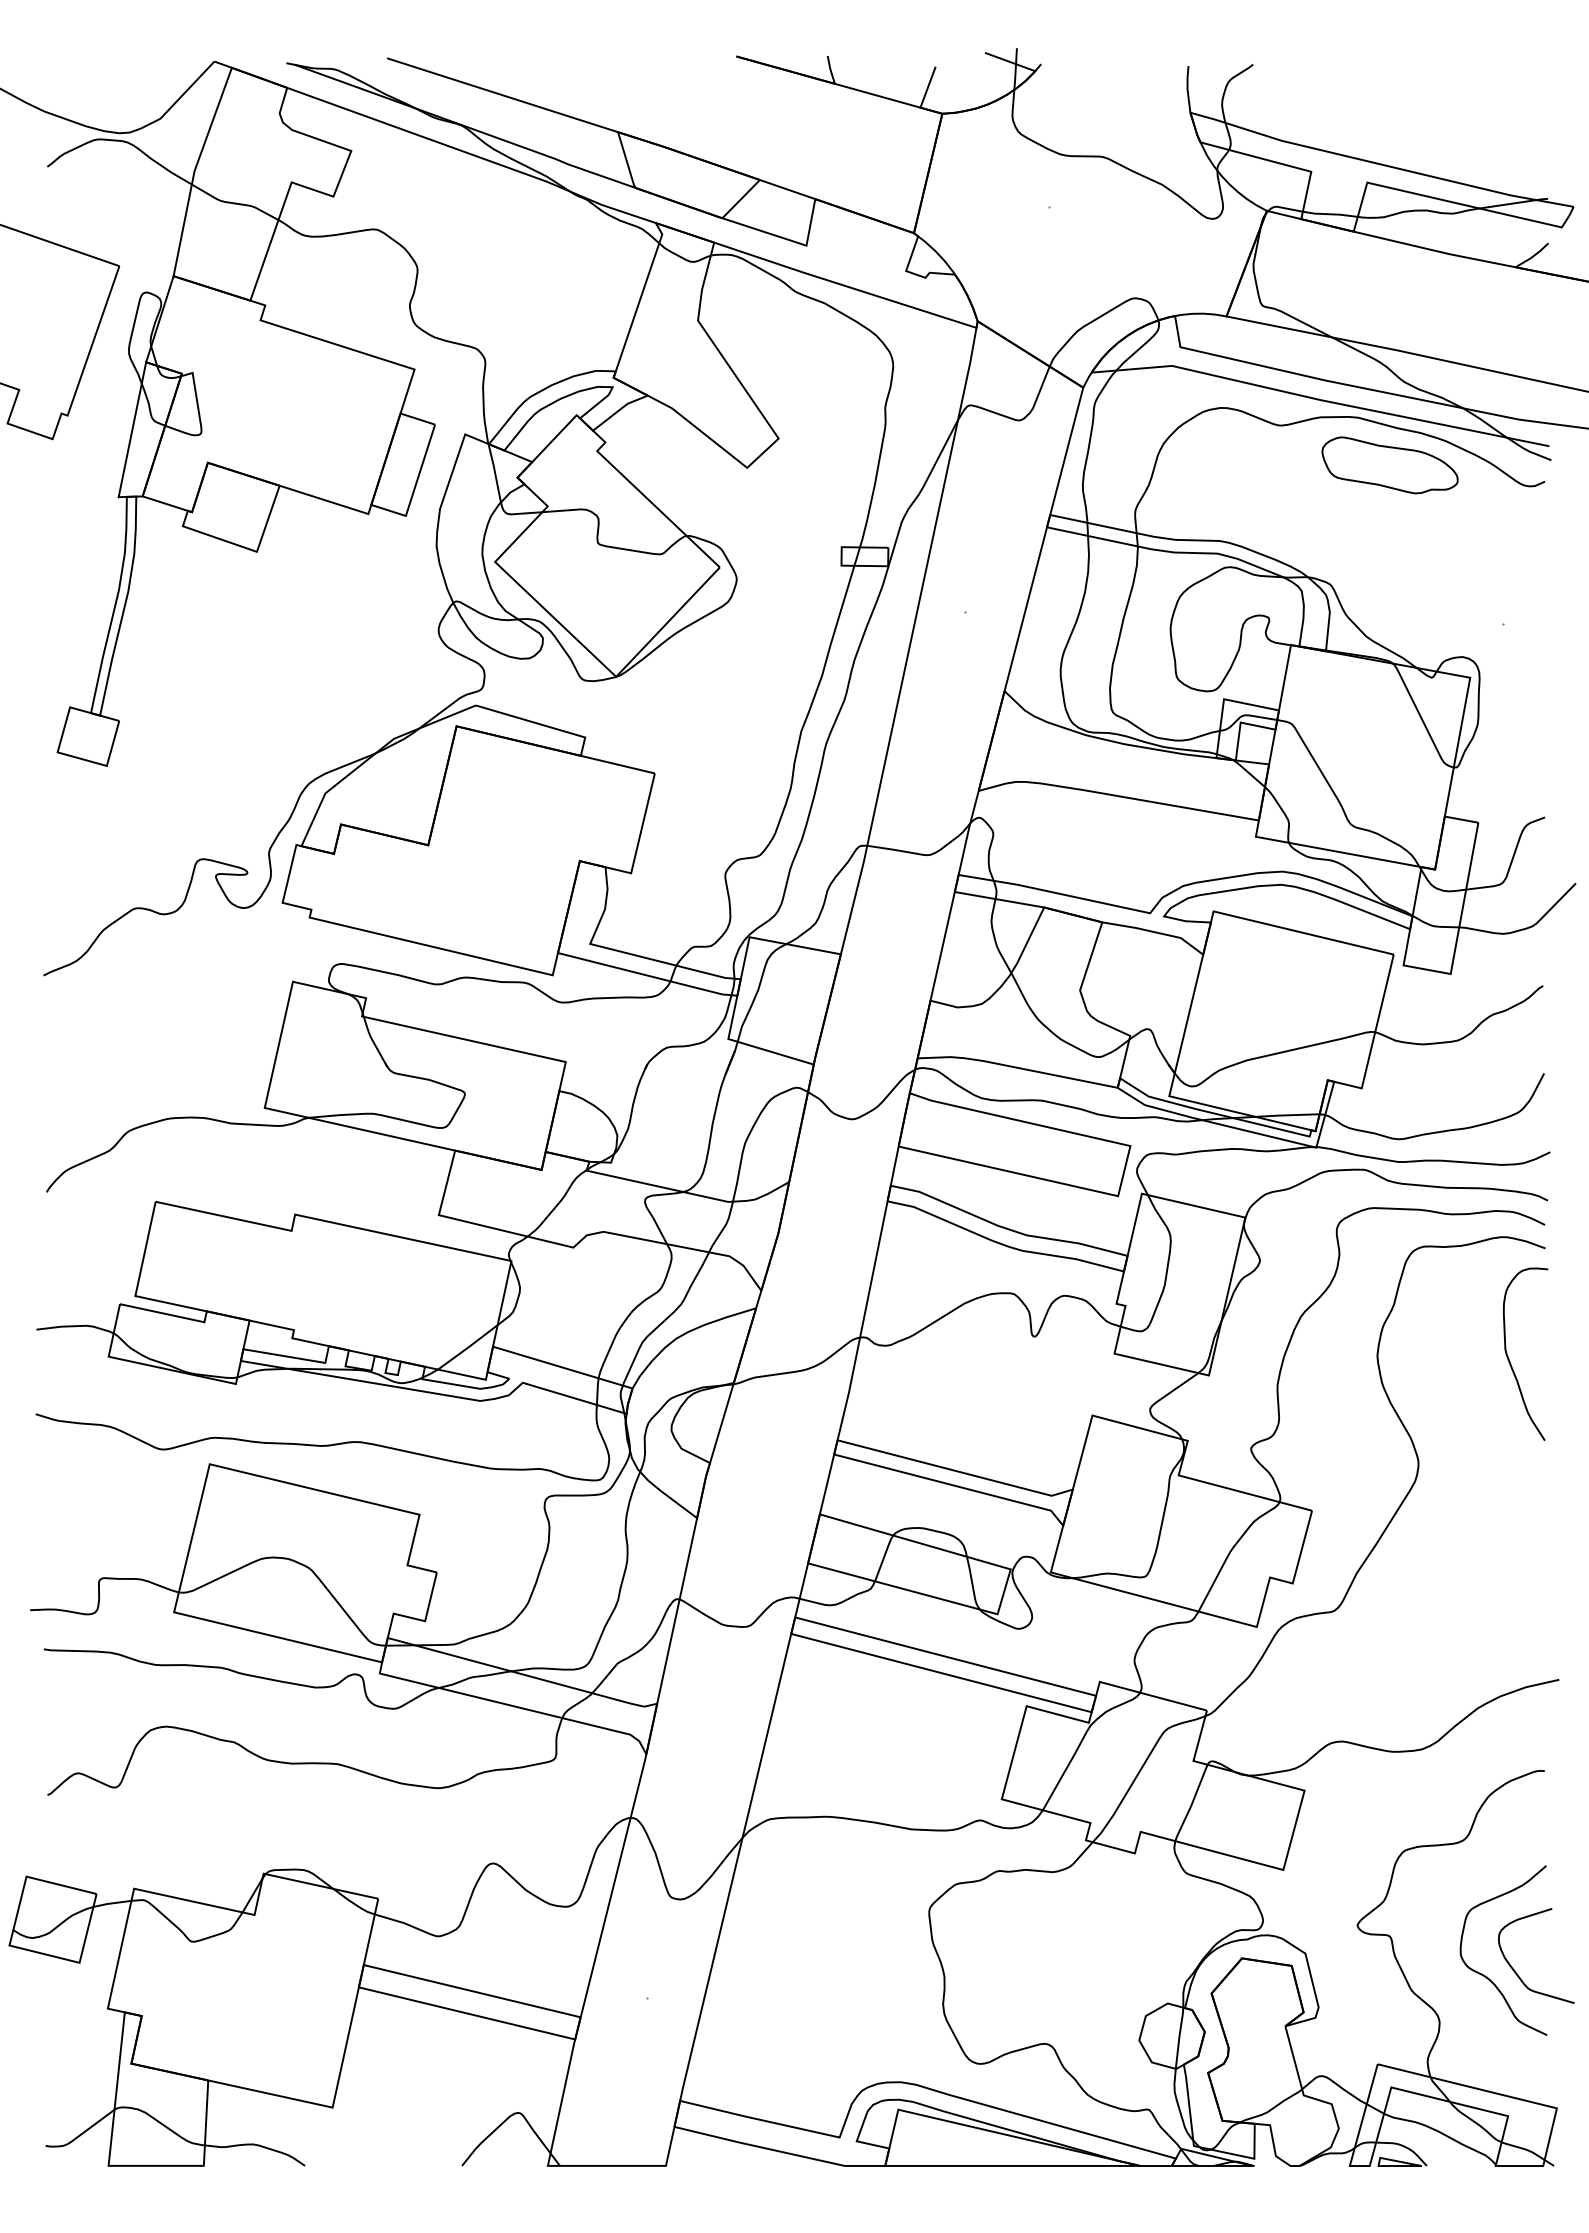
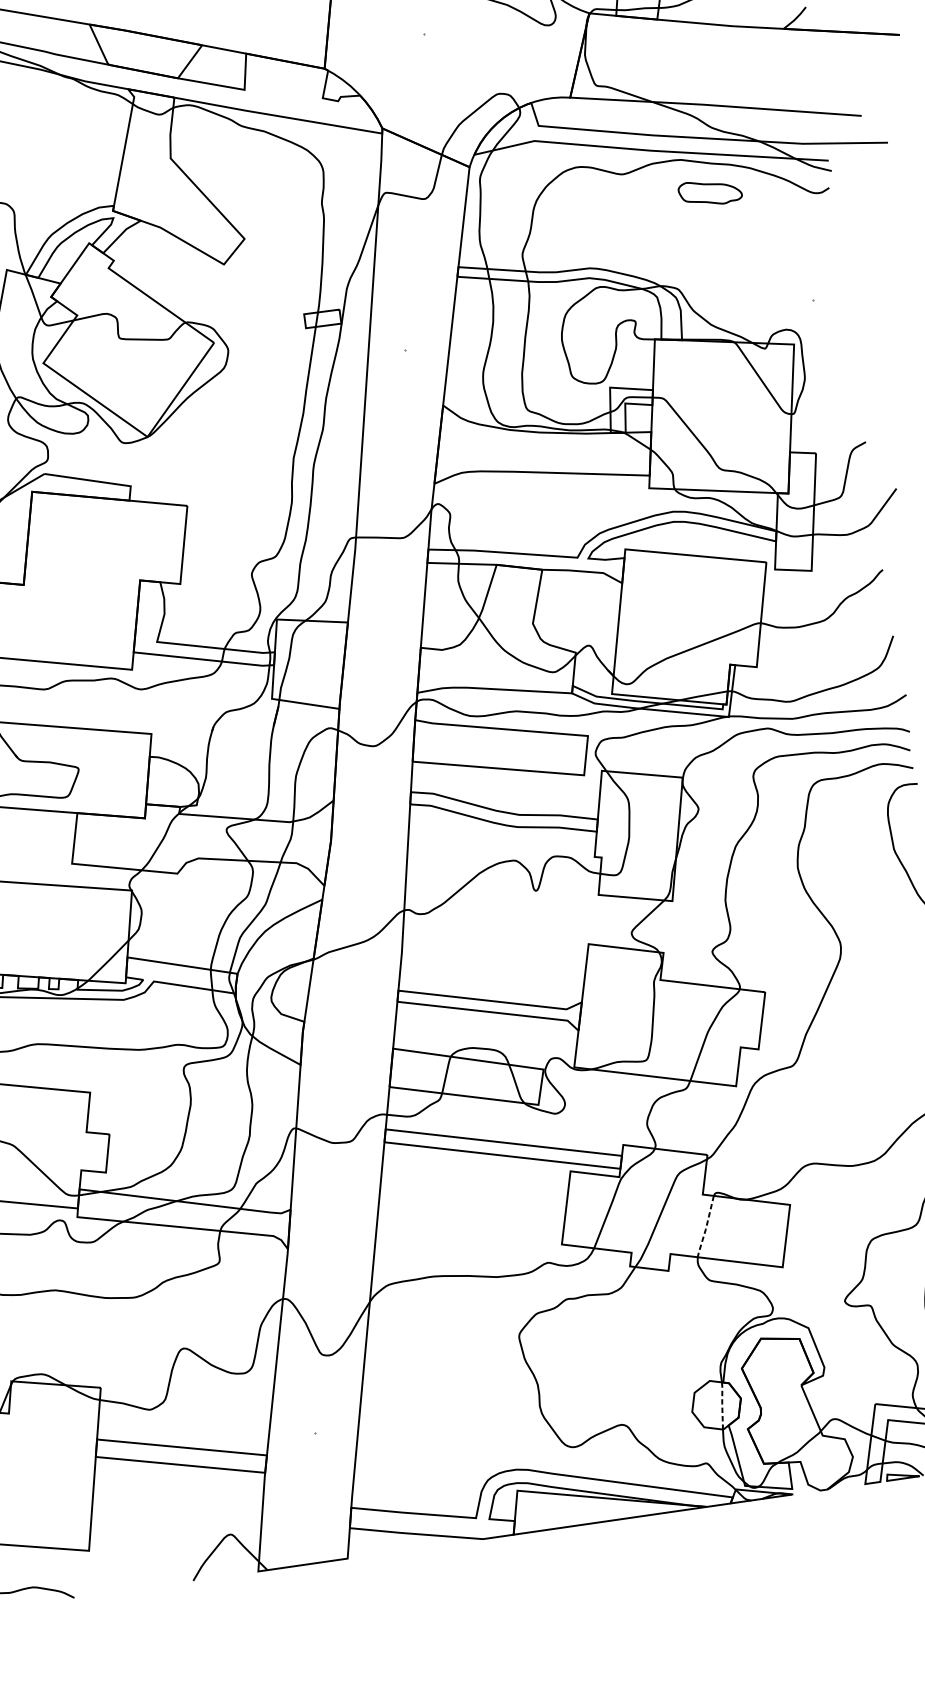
part: (1389, 465) -> (709, 192), size x0.6
line: (1191, 1804) -> (706, 1227), solid -> dashed
line: (1179, 2037) -> (722, 1405), solid -> dashed

